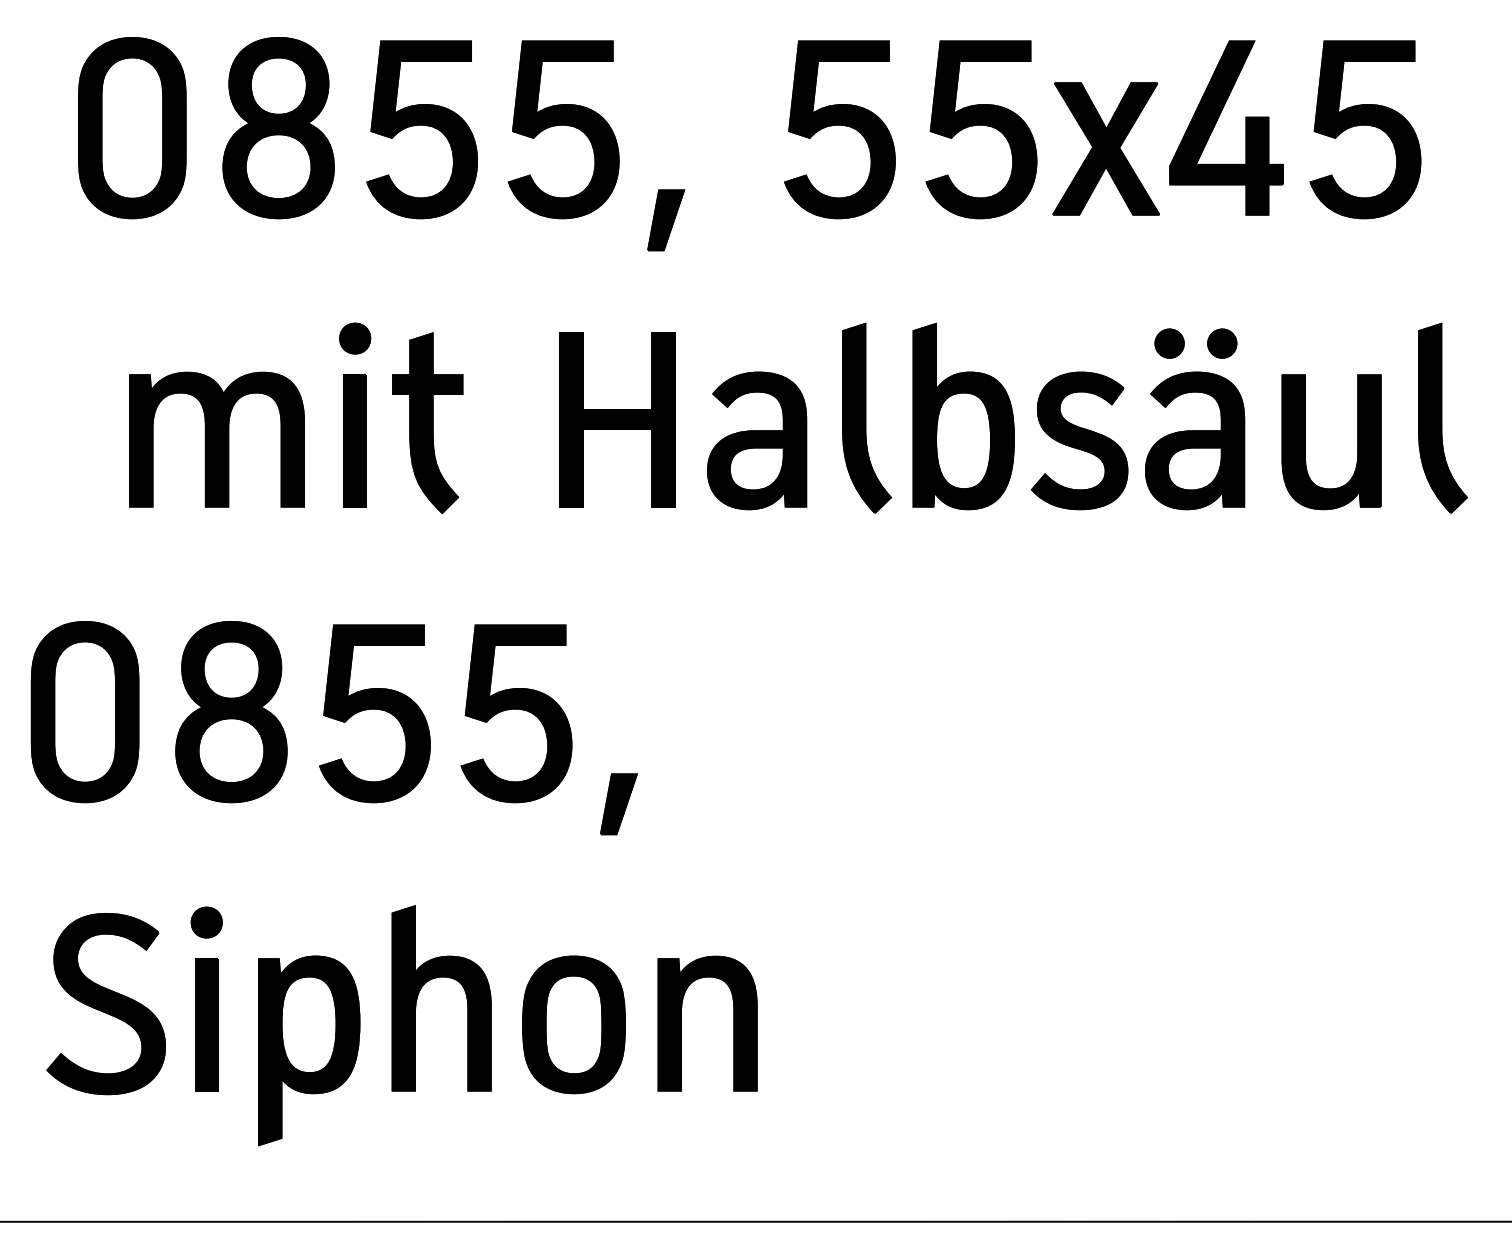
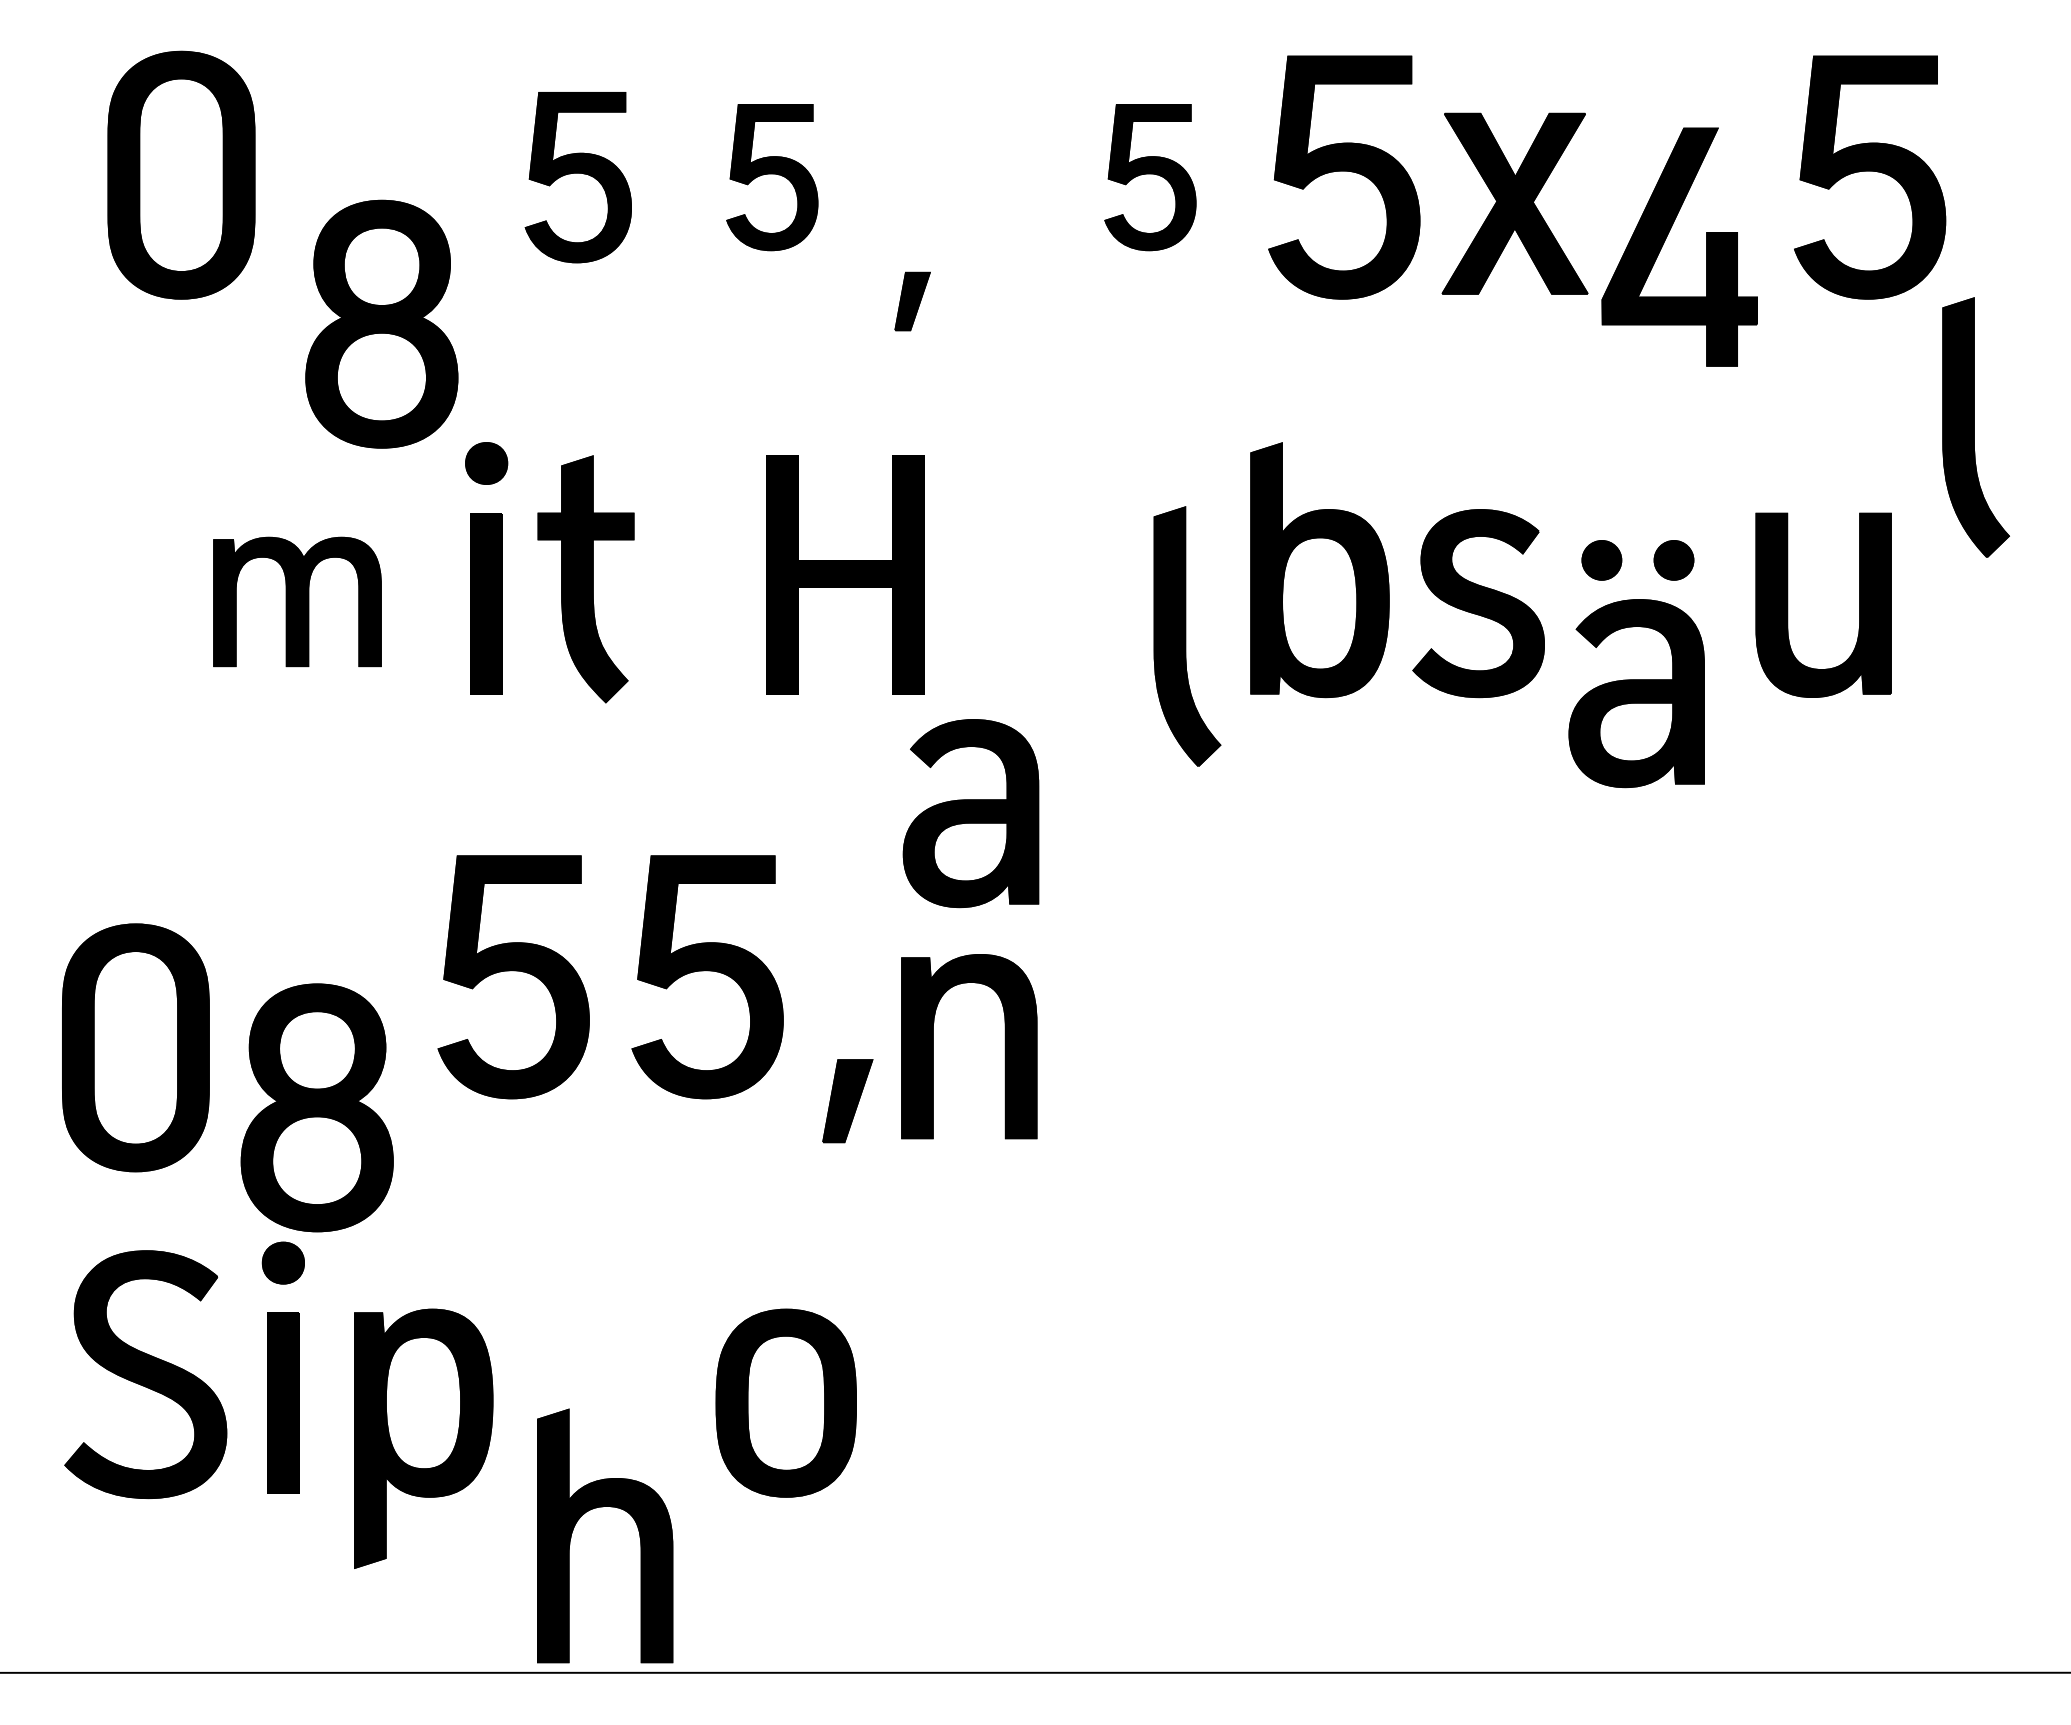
part: (1216, 123) -> (1665, 241), moved
part: (278, 127) -> (381, 323), moved
part: (422, 129) -> (578, 177), size x0.7
part: (563, 129) -> (772, 177), size x0.6
part: (839, 129) -> (1150, 177), size x0.6
part: (666, 220) -> (912, 301), size x0.7
part: (867, 418) -> (1187, 636), moved
part: (1442, 418) -> (1975, 427), moved
part: (1194, 430) -> (1636, 679), moved
part: (217, 439) -> (297, 601), size x0.7
part: (756, 440) -> (970, 813), moved
part: (84, 711) -> (135, 1047), moved
part: (230, 711) -> (316, 1107), moved
part: (439, 977) -> (602, 1507), moved
part: (733, 1023) -> (1004, 1046), moved

